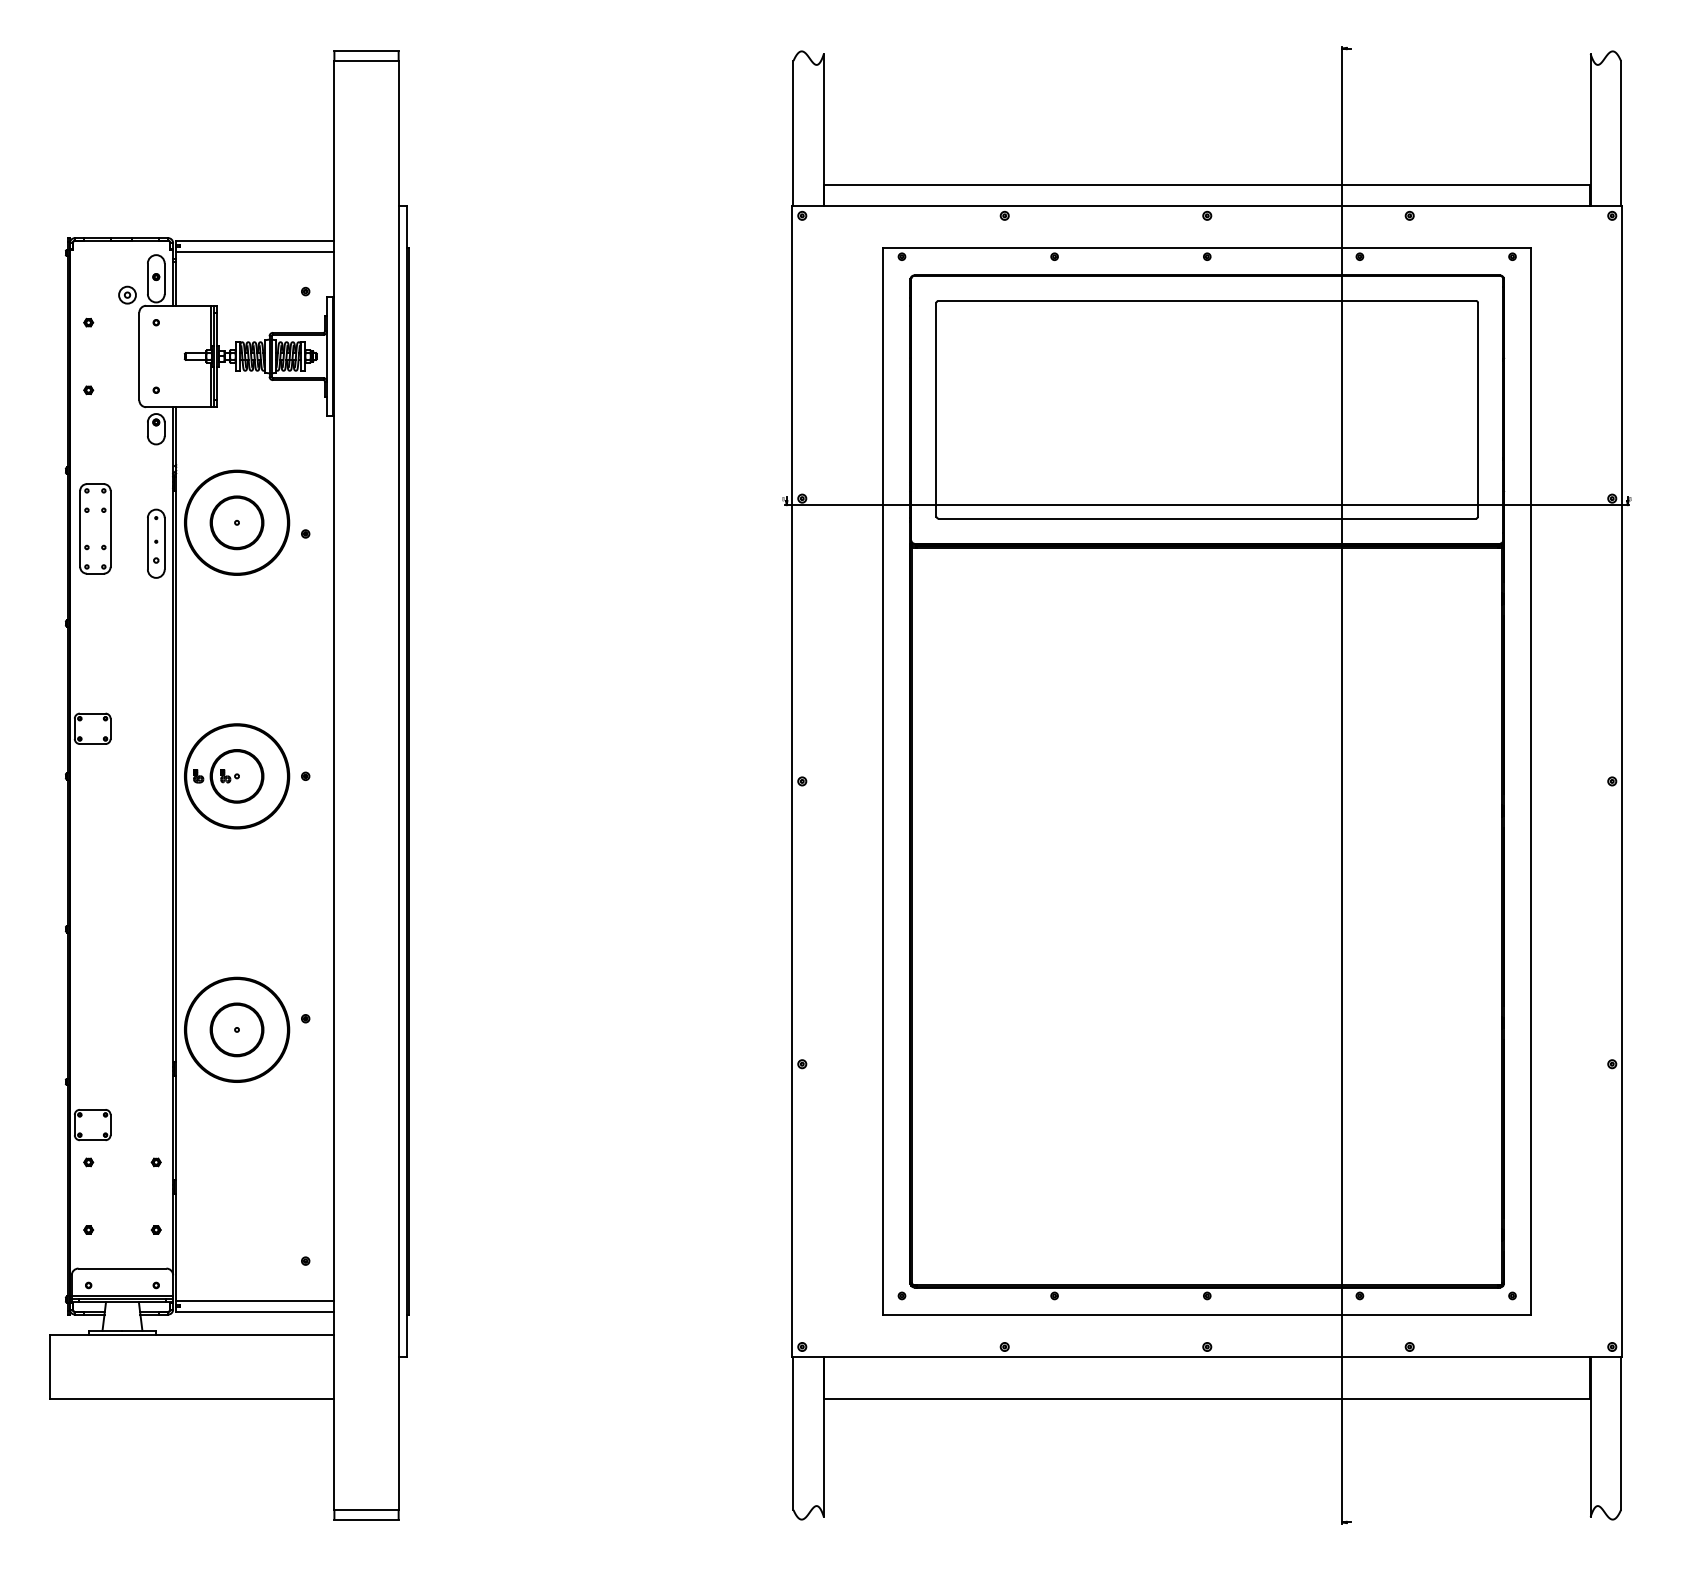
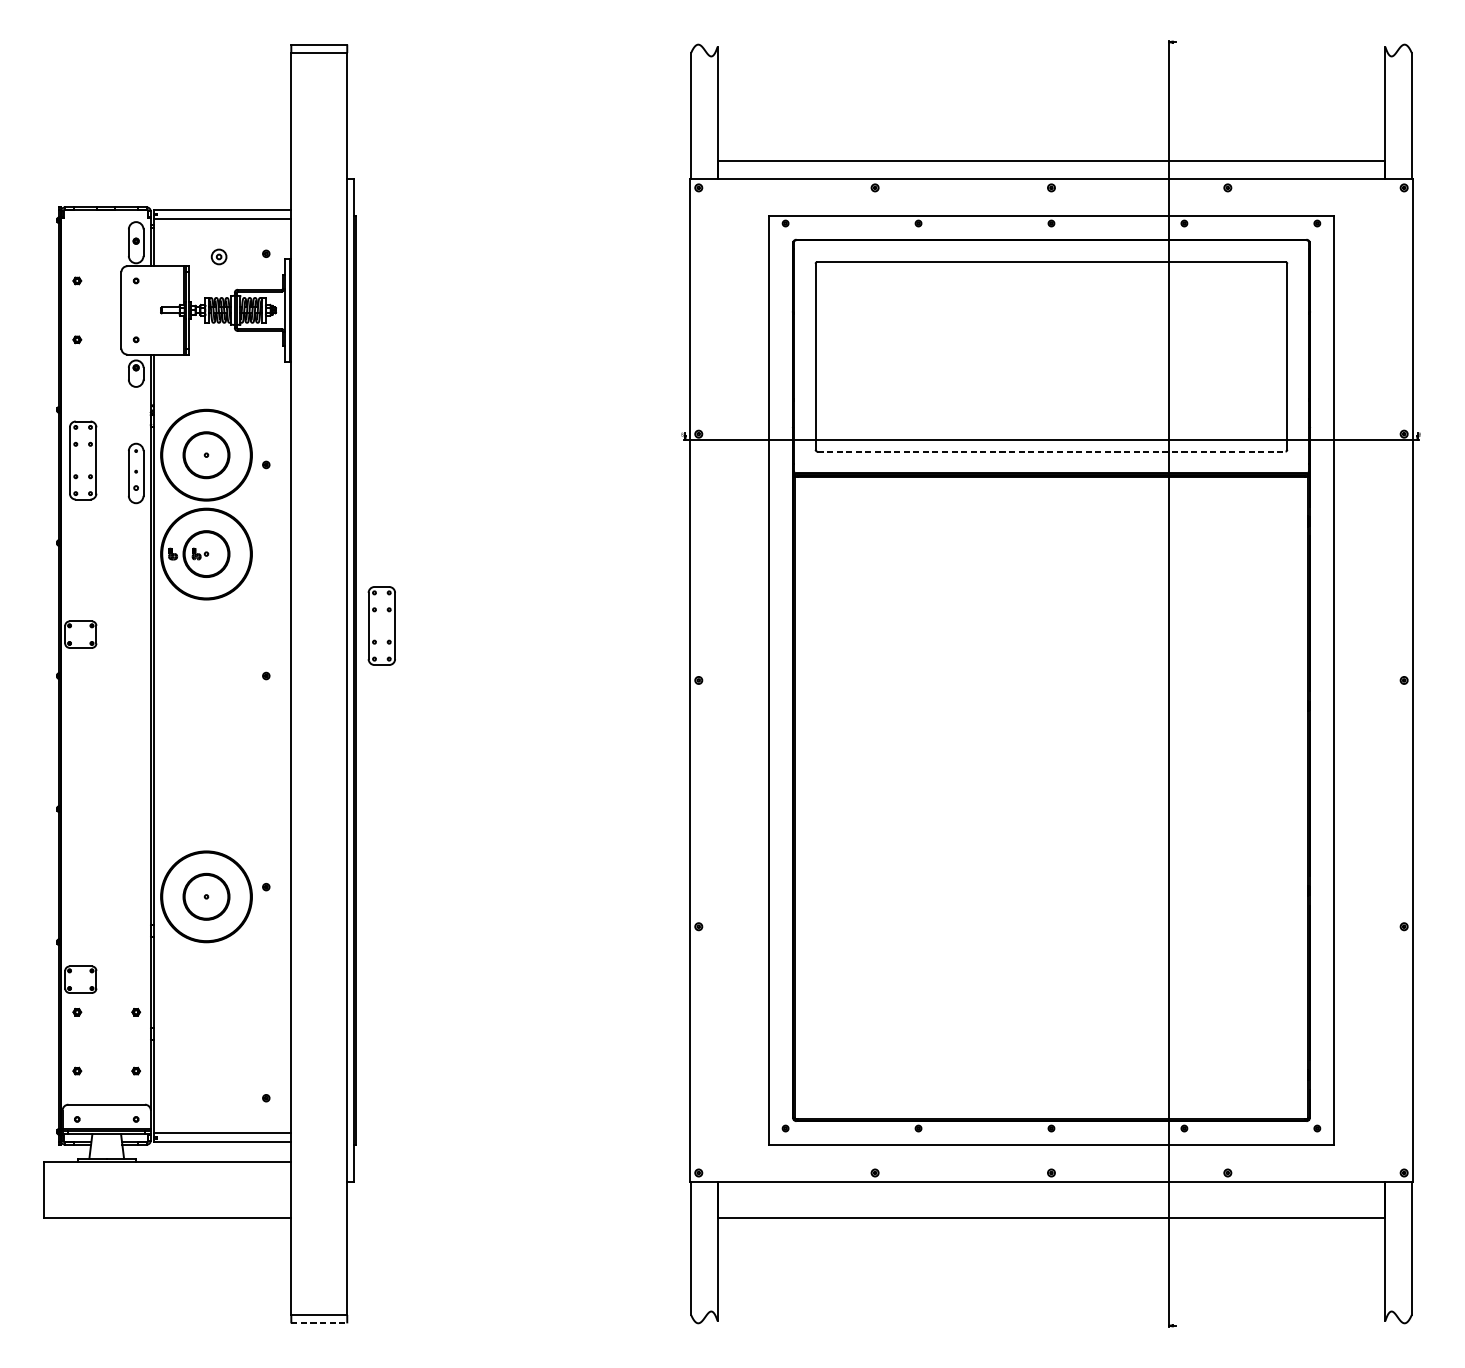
part: (127, 294) -> (219, 256), moved
line: (1207, 518) -> (1051, 451), solid -> dashed
part: (438, 718) -> (381, 625), added
part: (237, 776) -> (206, 554), moved
line: (367, 1519) -> (320, 1323), solid -> dashed

